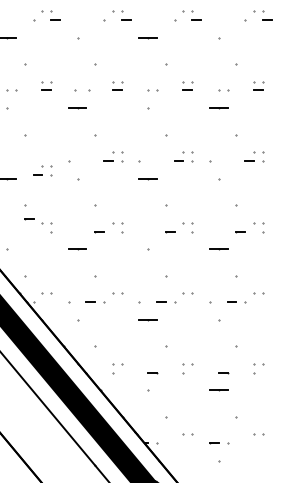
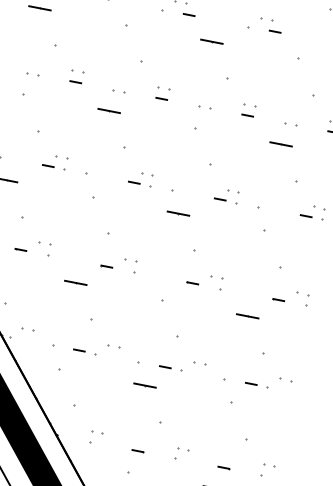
part: (82, 90) -> (119, 90), size x0.62
part: (42, 170) -> (54, 161), moved
part: (29, 219) -> (21, 251), moved

